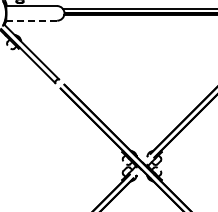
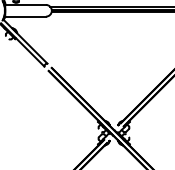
line: (31, 20) -> (25, 16), dashed -> solid

